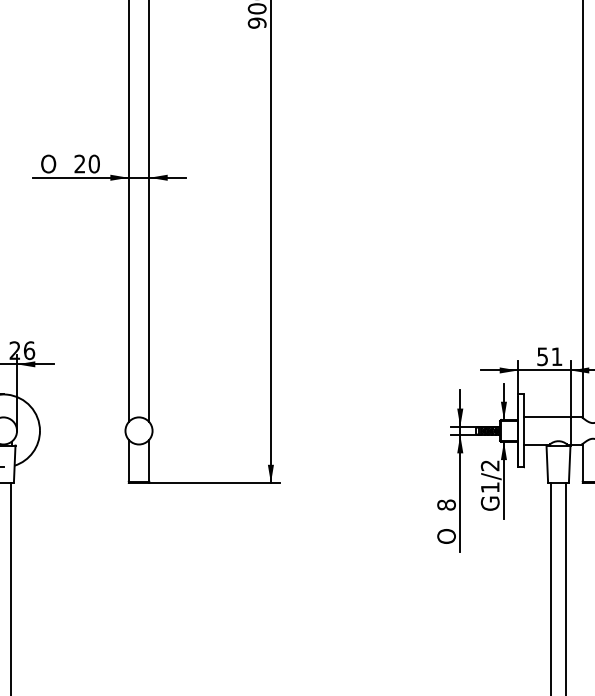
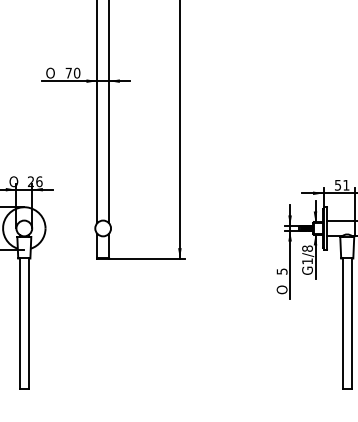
text: (79, 162) -> (68, 72), 20 -> 70
text: (490, 465) -> (307, 248), G1/2 -> G1/8
text: (445, 504) -> (281, 271), 8 -> 5

